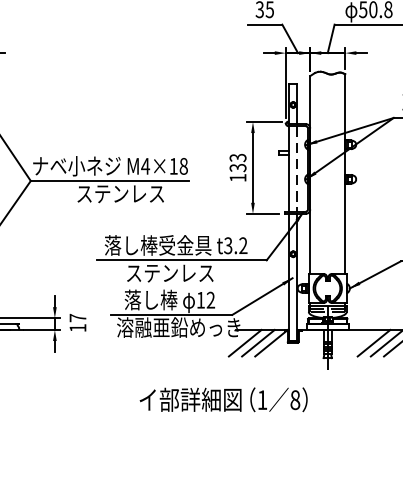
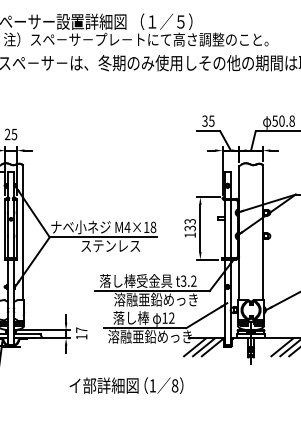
line: (297, 169) -> (230, 229), dashed -> solid
text: (186, 272) -> (155, 299), ステンレス -> 溶融亜鉛めっき
text: (223, 399) -> (126, 385), moved

